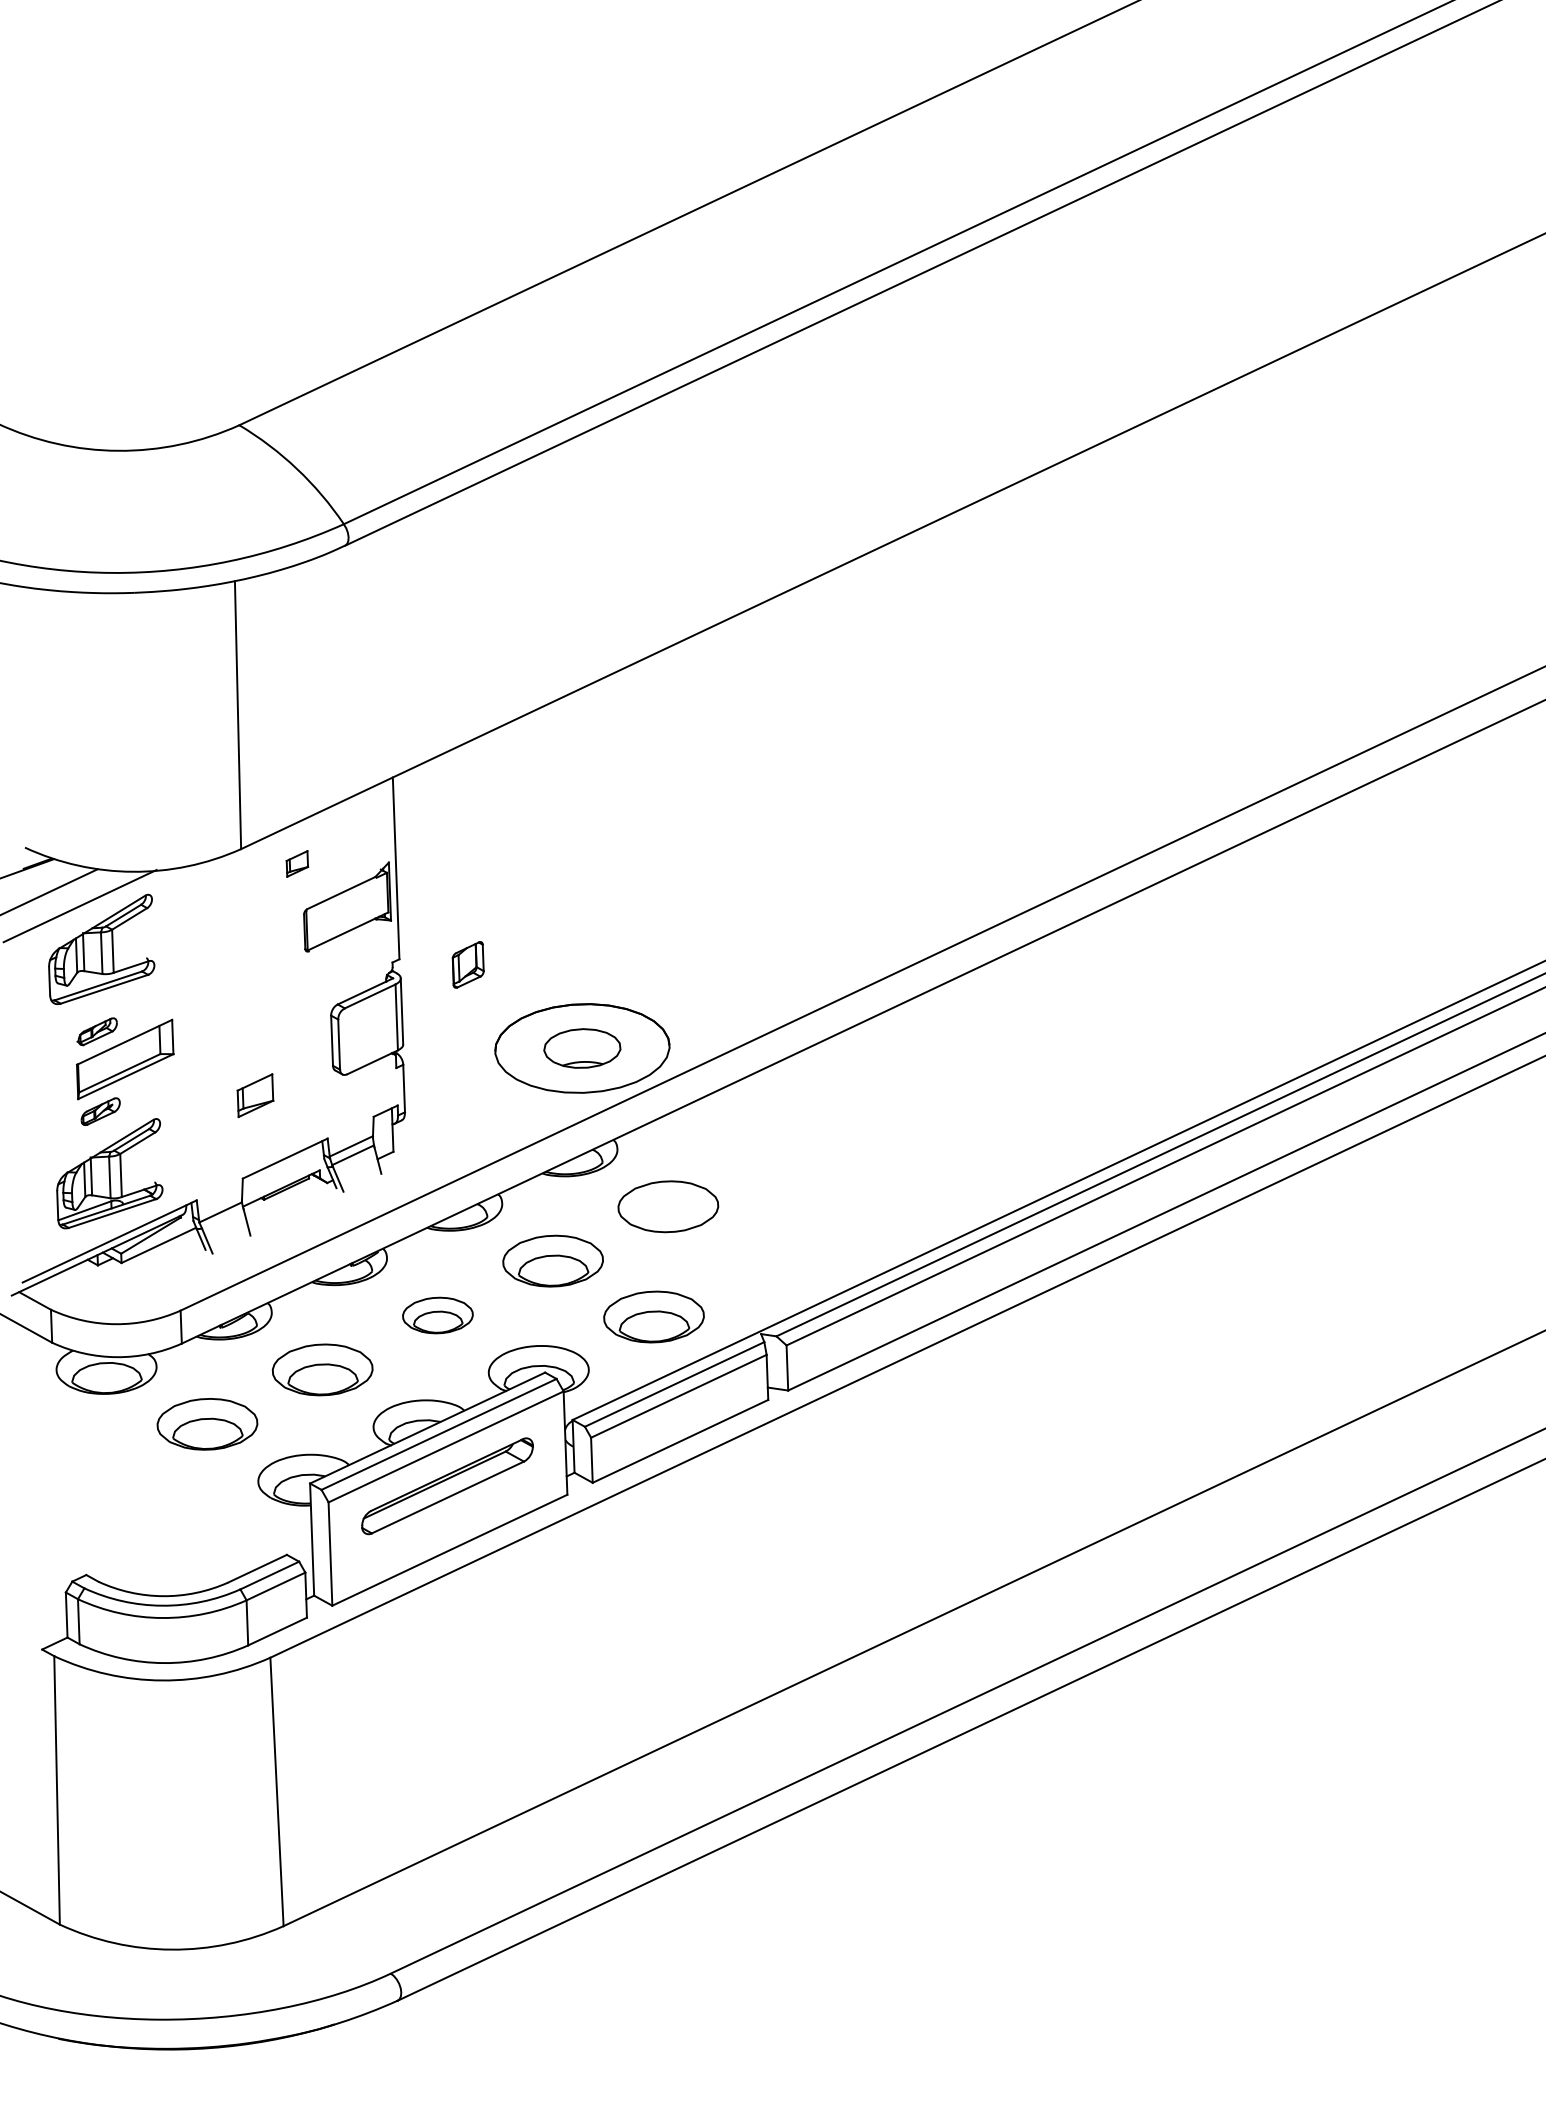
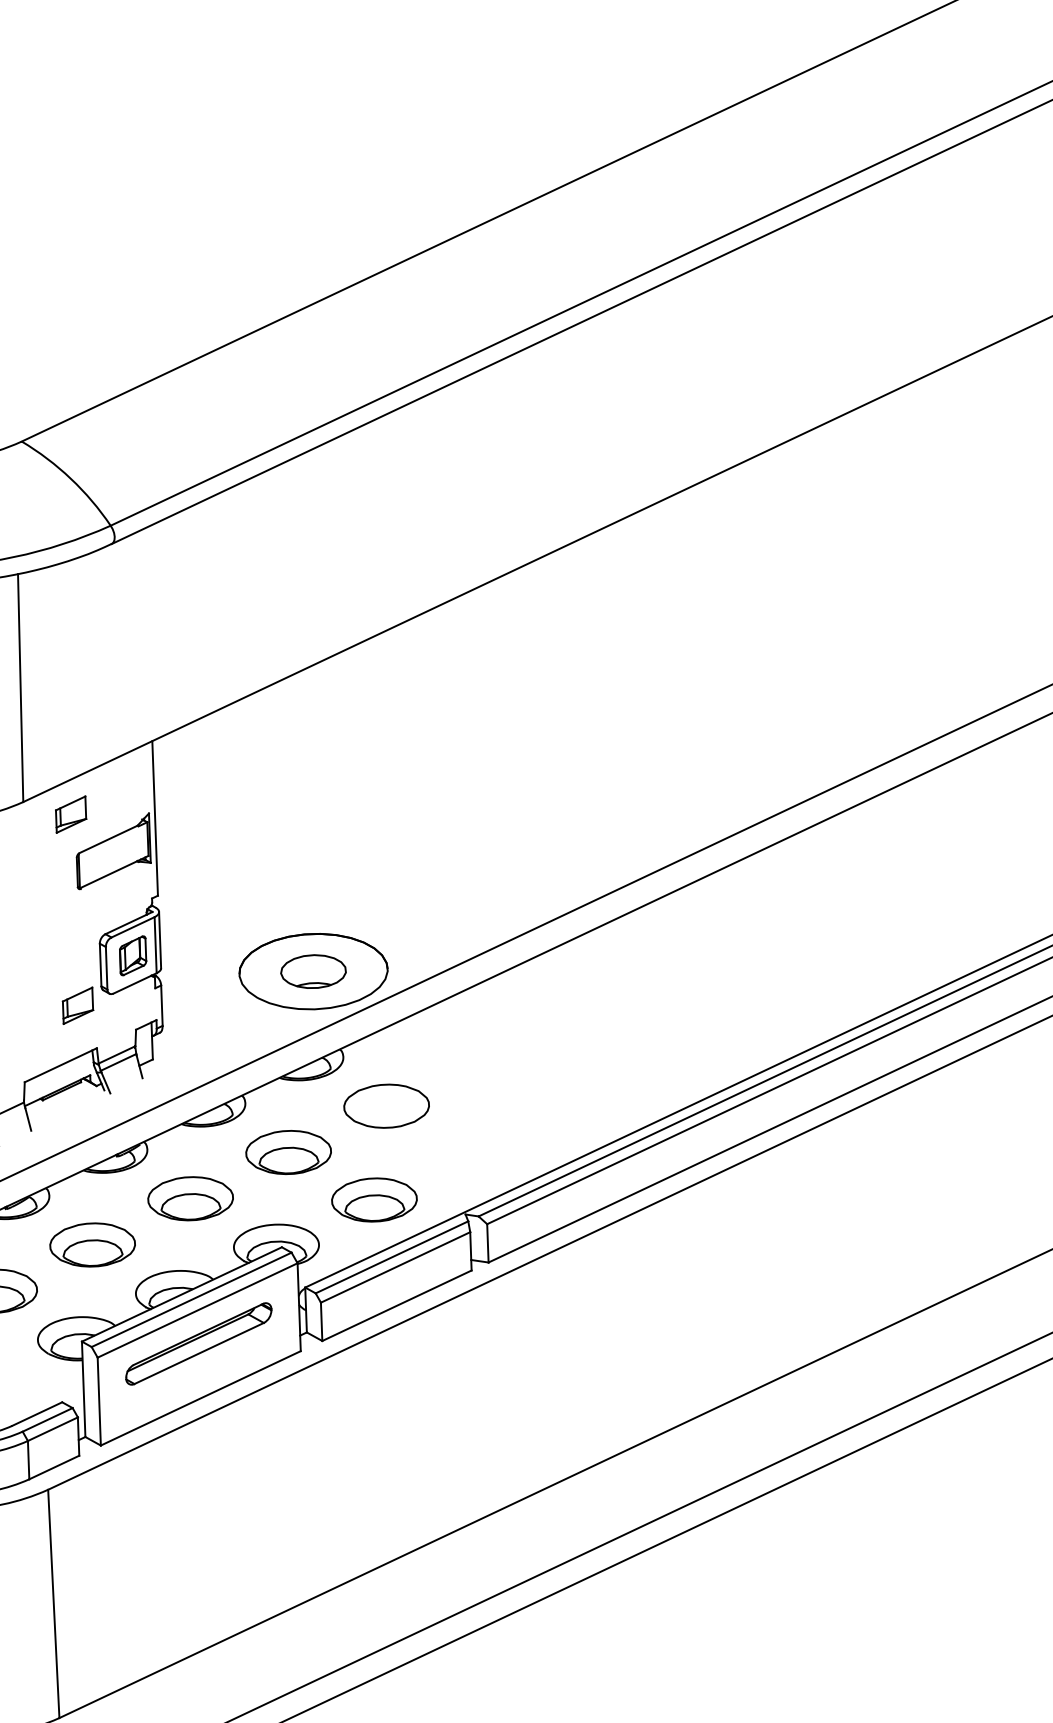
part: (297, 863) -> (71, 814), size x1.67
part: (467, 964) -> (132, 955), moved
part: (255, 1095) -> (78, 1005), moved
part: (437, 1315) -> (190, 1198), size x1.43

